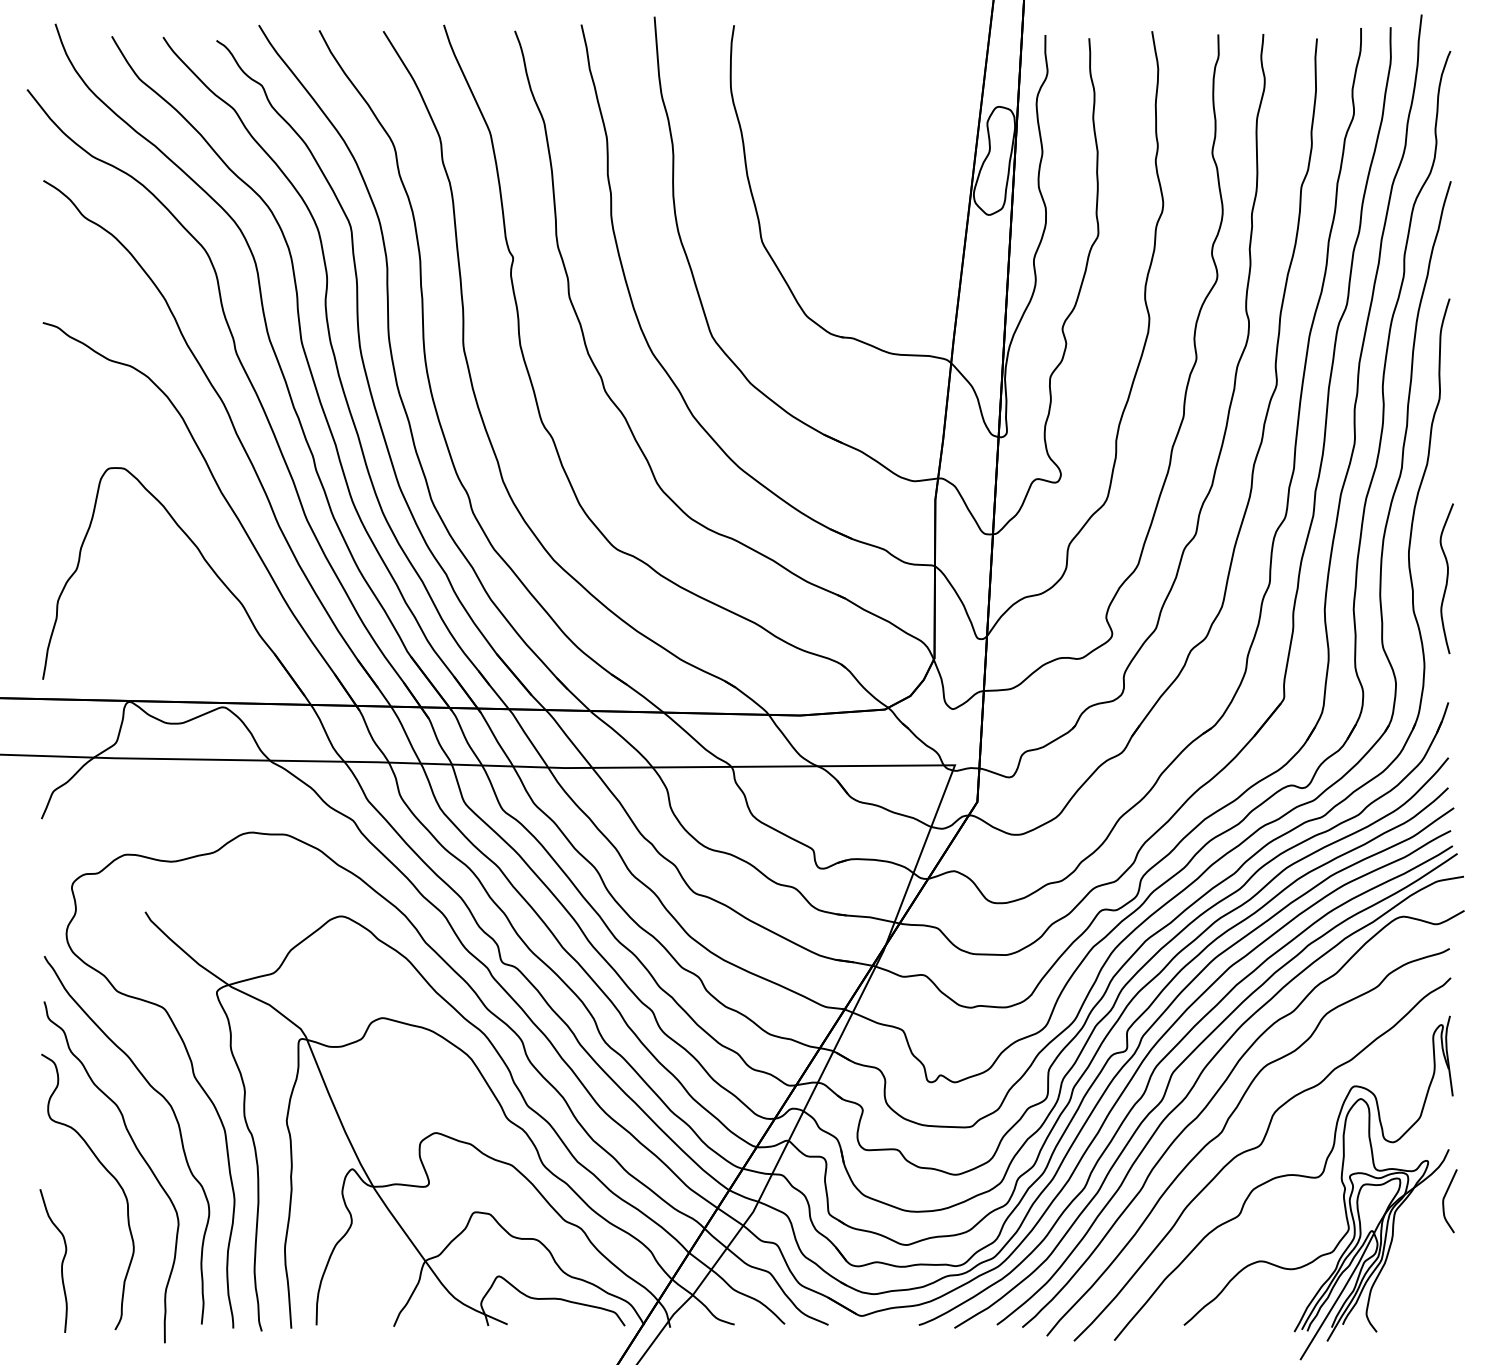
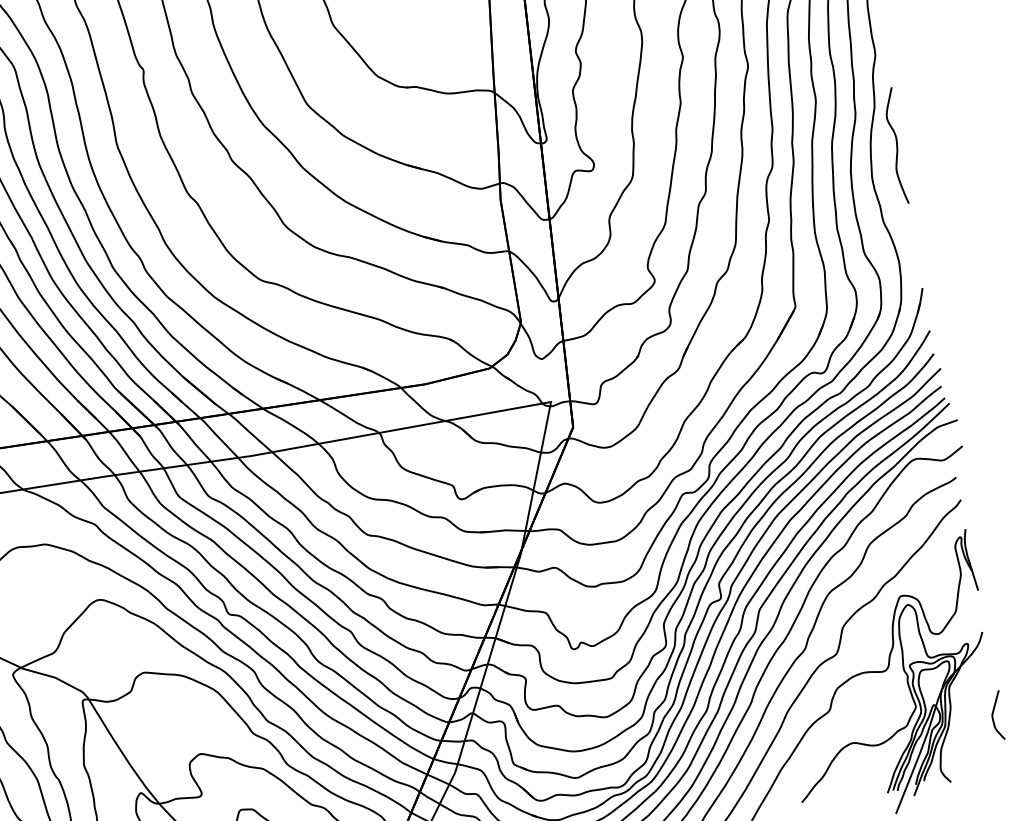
curve: (1446, 578) -> (896, 145), moved
curve: (1444, 1201) -> (993, 716), moved

